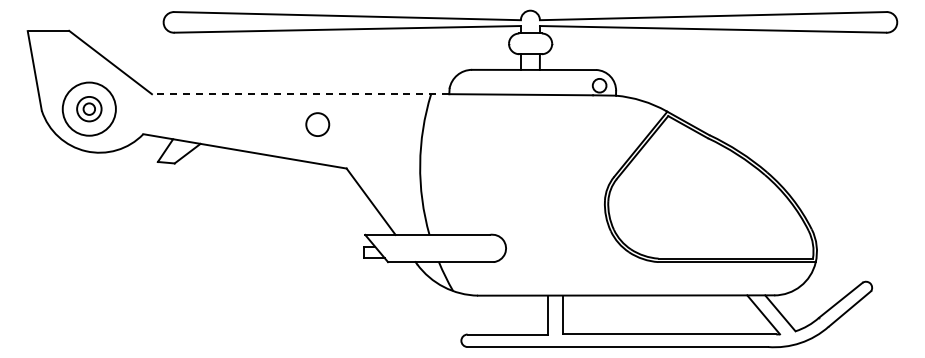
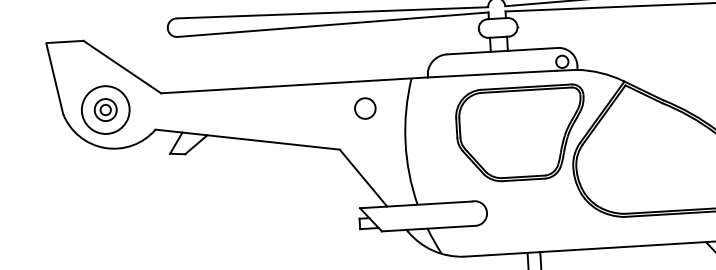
line: (300, 94) -> (294, 85), dashed -> solid
circle: (317, 124) -> (365, 108), moved
part: (549, 162) -> (521, 133), added

